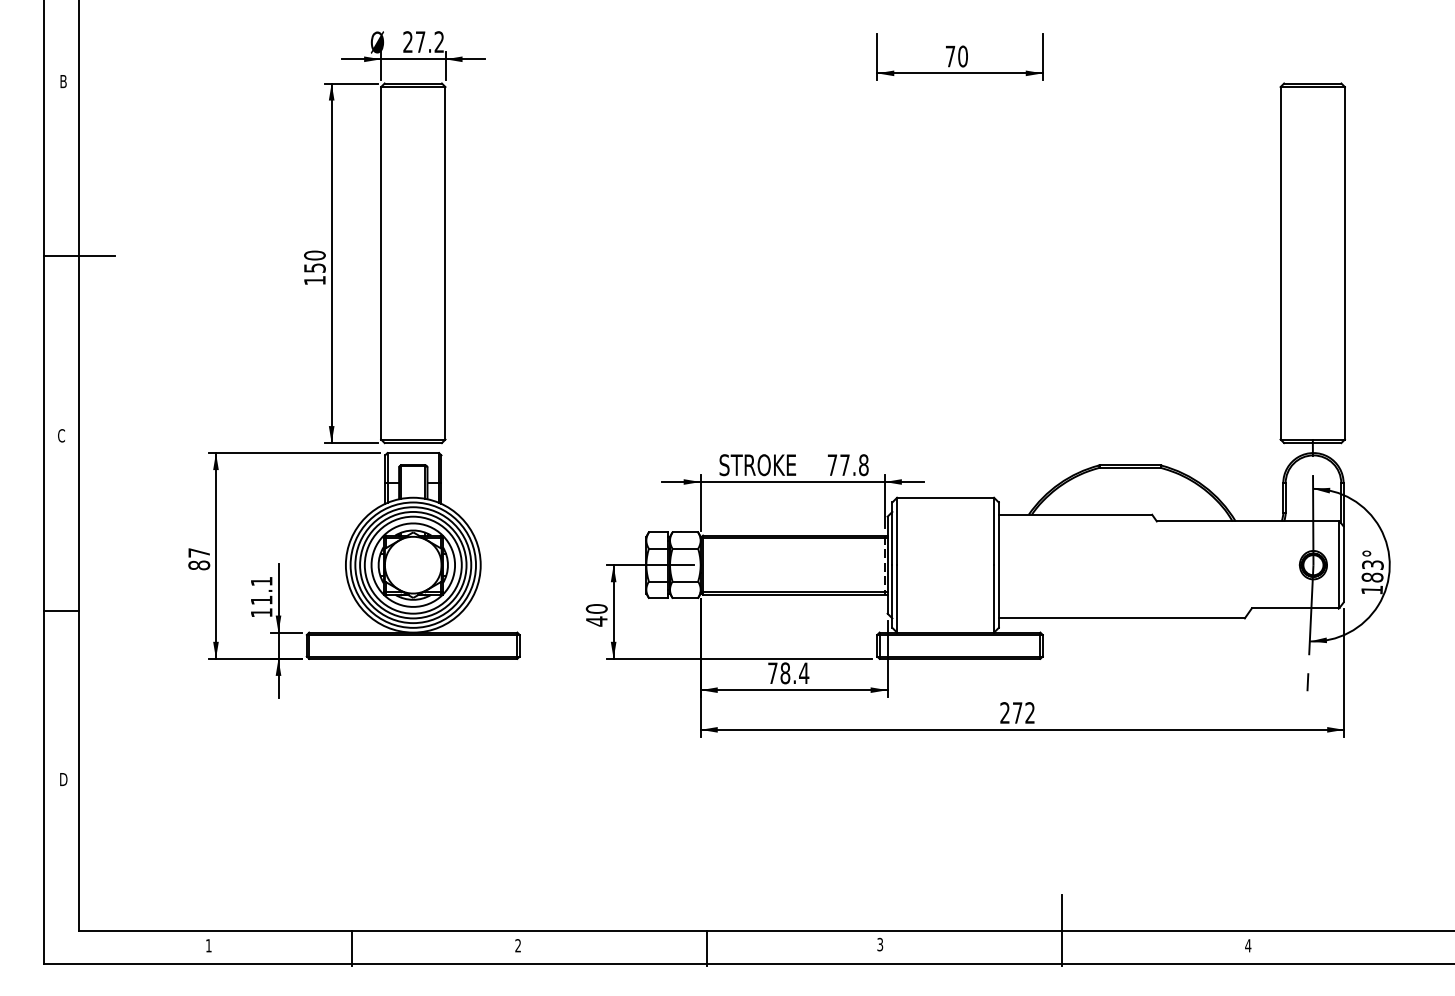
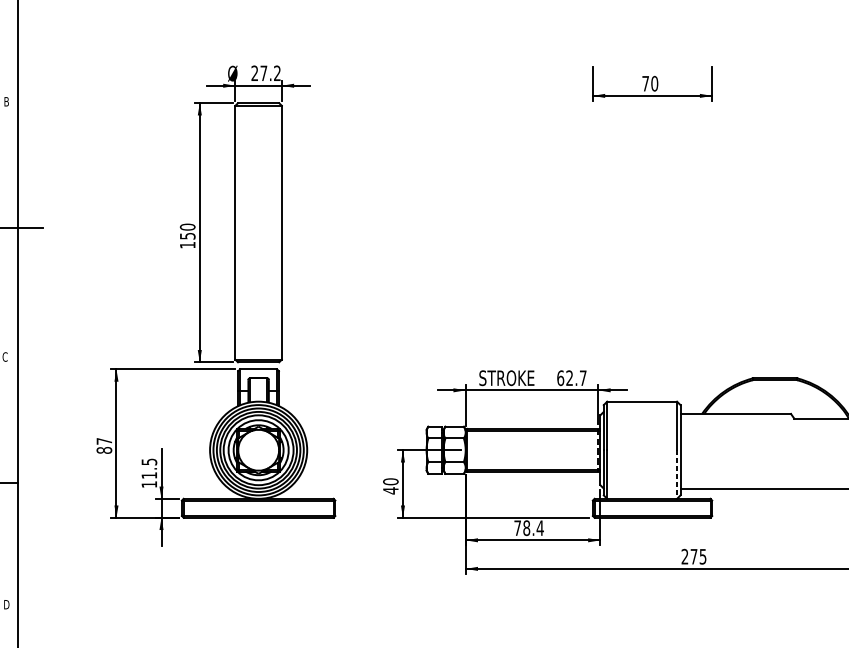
text: (847, 465) -> (571, 378), 77.8 -> 62.7
text: (261, 581) -> (149, 462), 11.1 -> 11.5
line: (994, 598) -> (677, 474), solid -> dashed
text: (1029, 712) -> (702, 556), 272 -> 275

